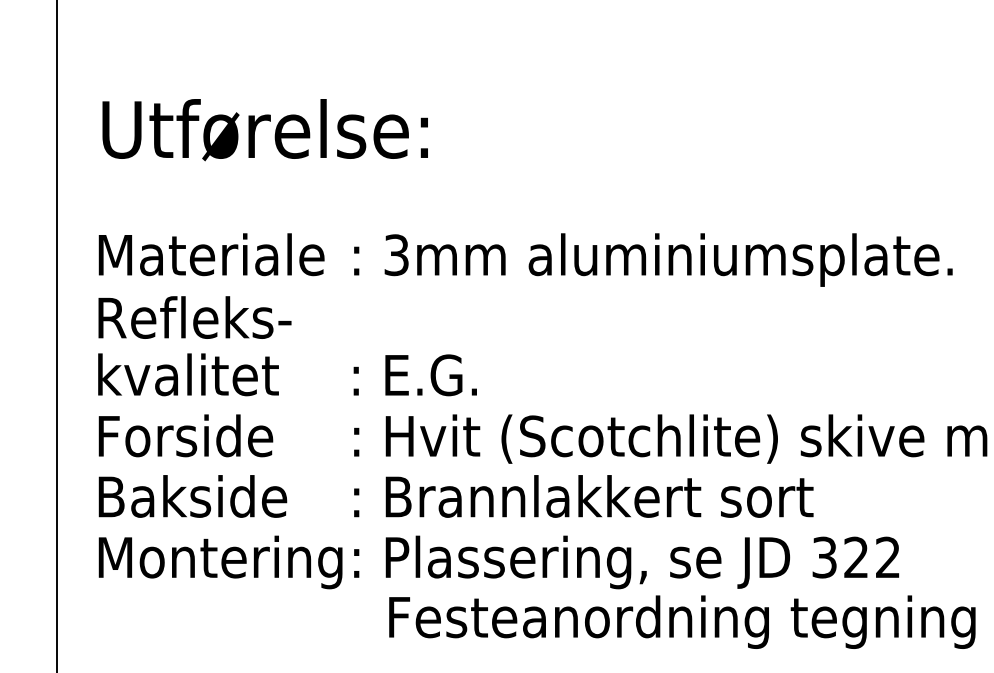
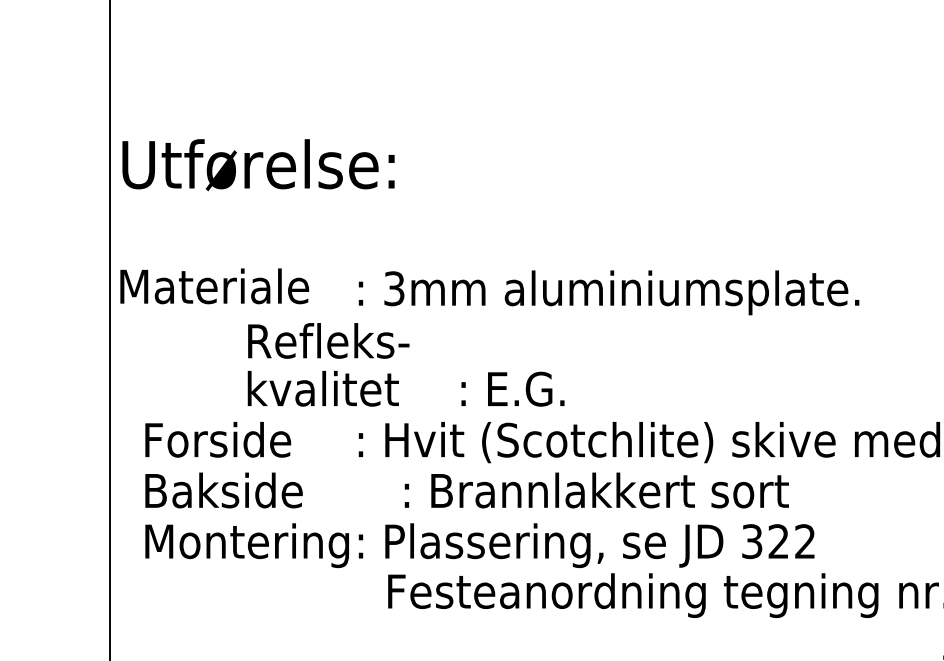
text: (265, 130) -> (258, 165), moved
text: (211, 254) -> (214, 286), moved
text: (286, 345) -> (405, 364), moved
text: (583, 496) -> (596, 490), moved

